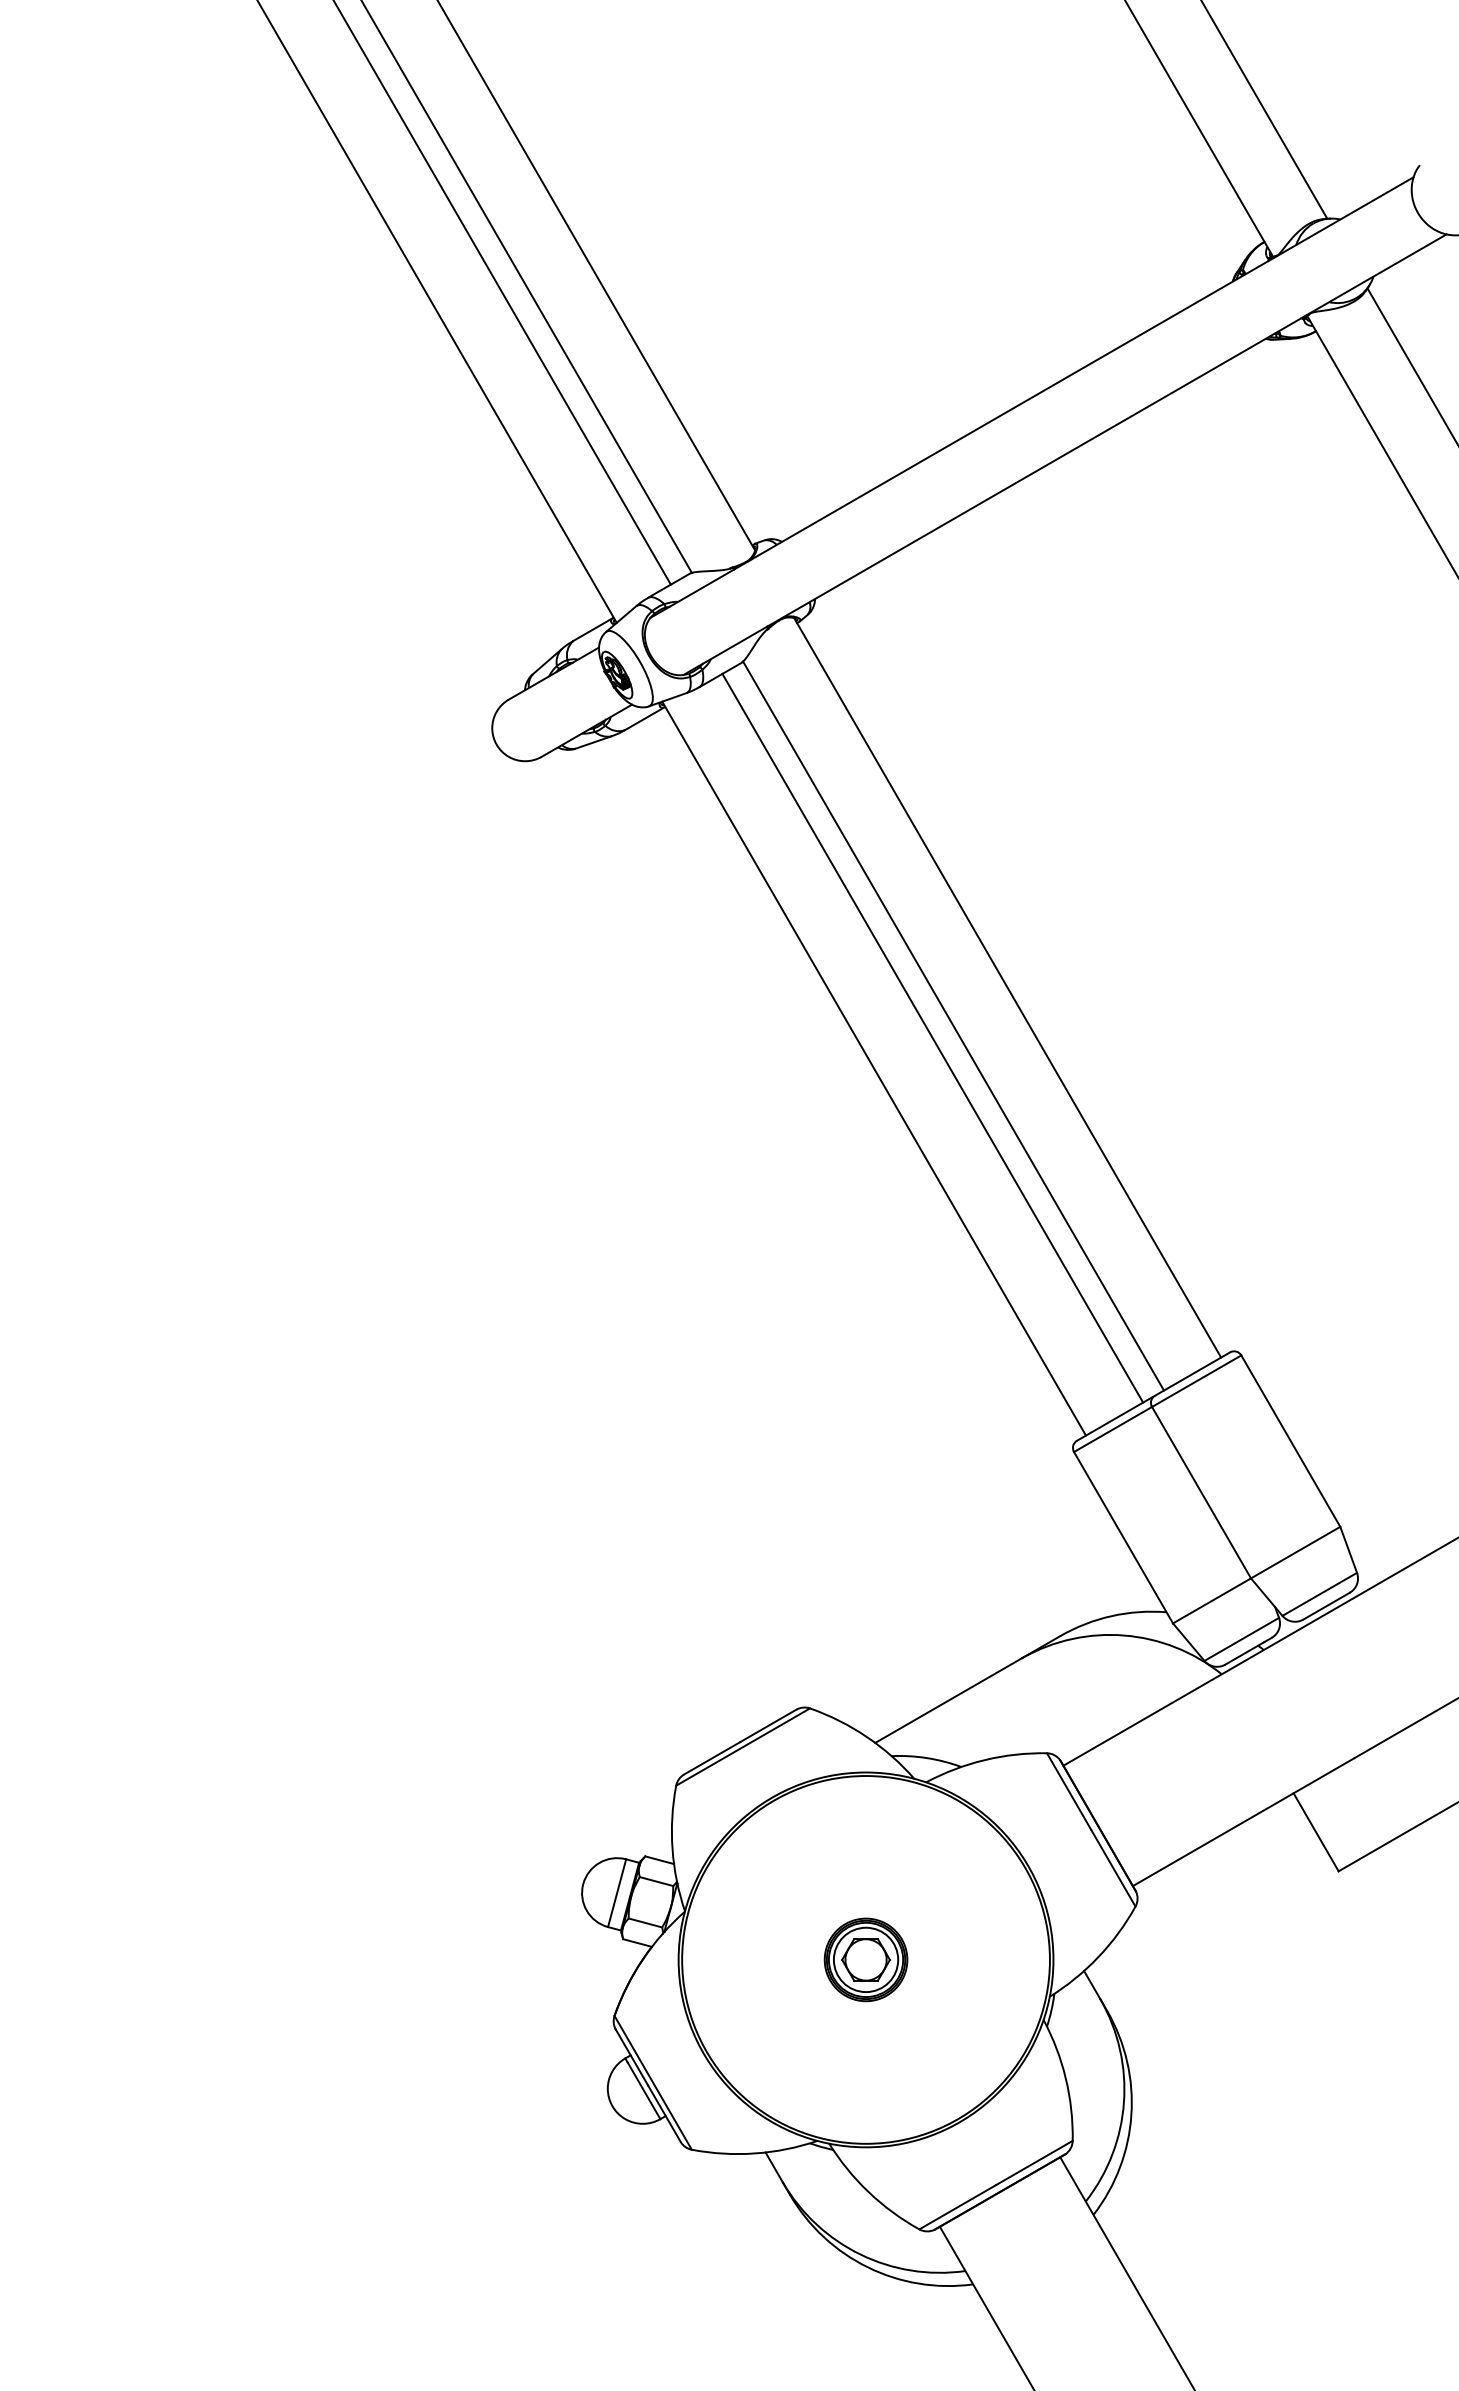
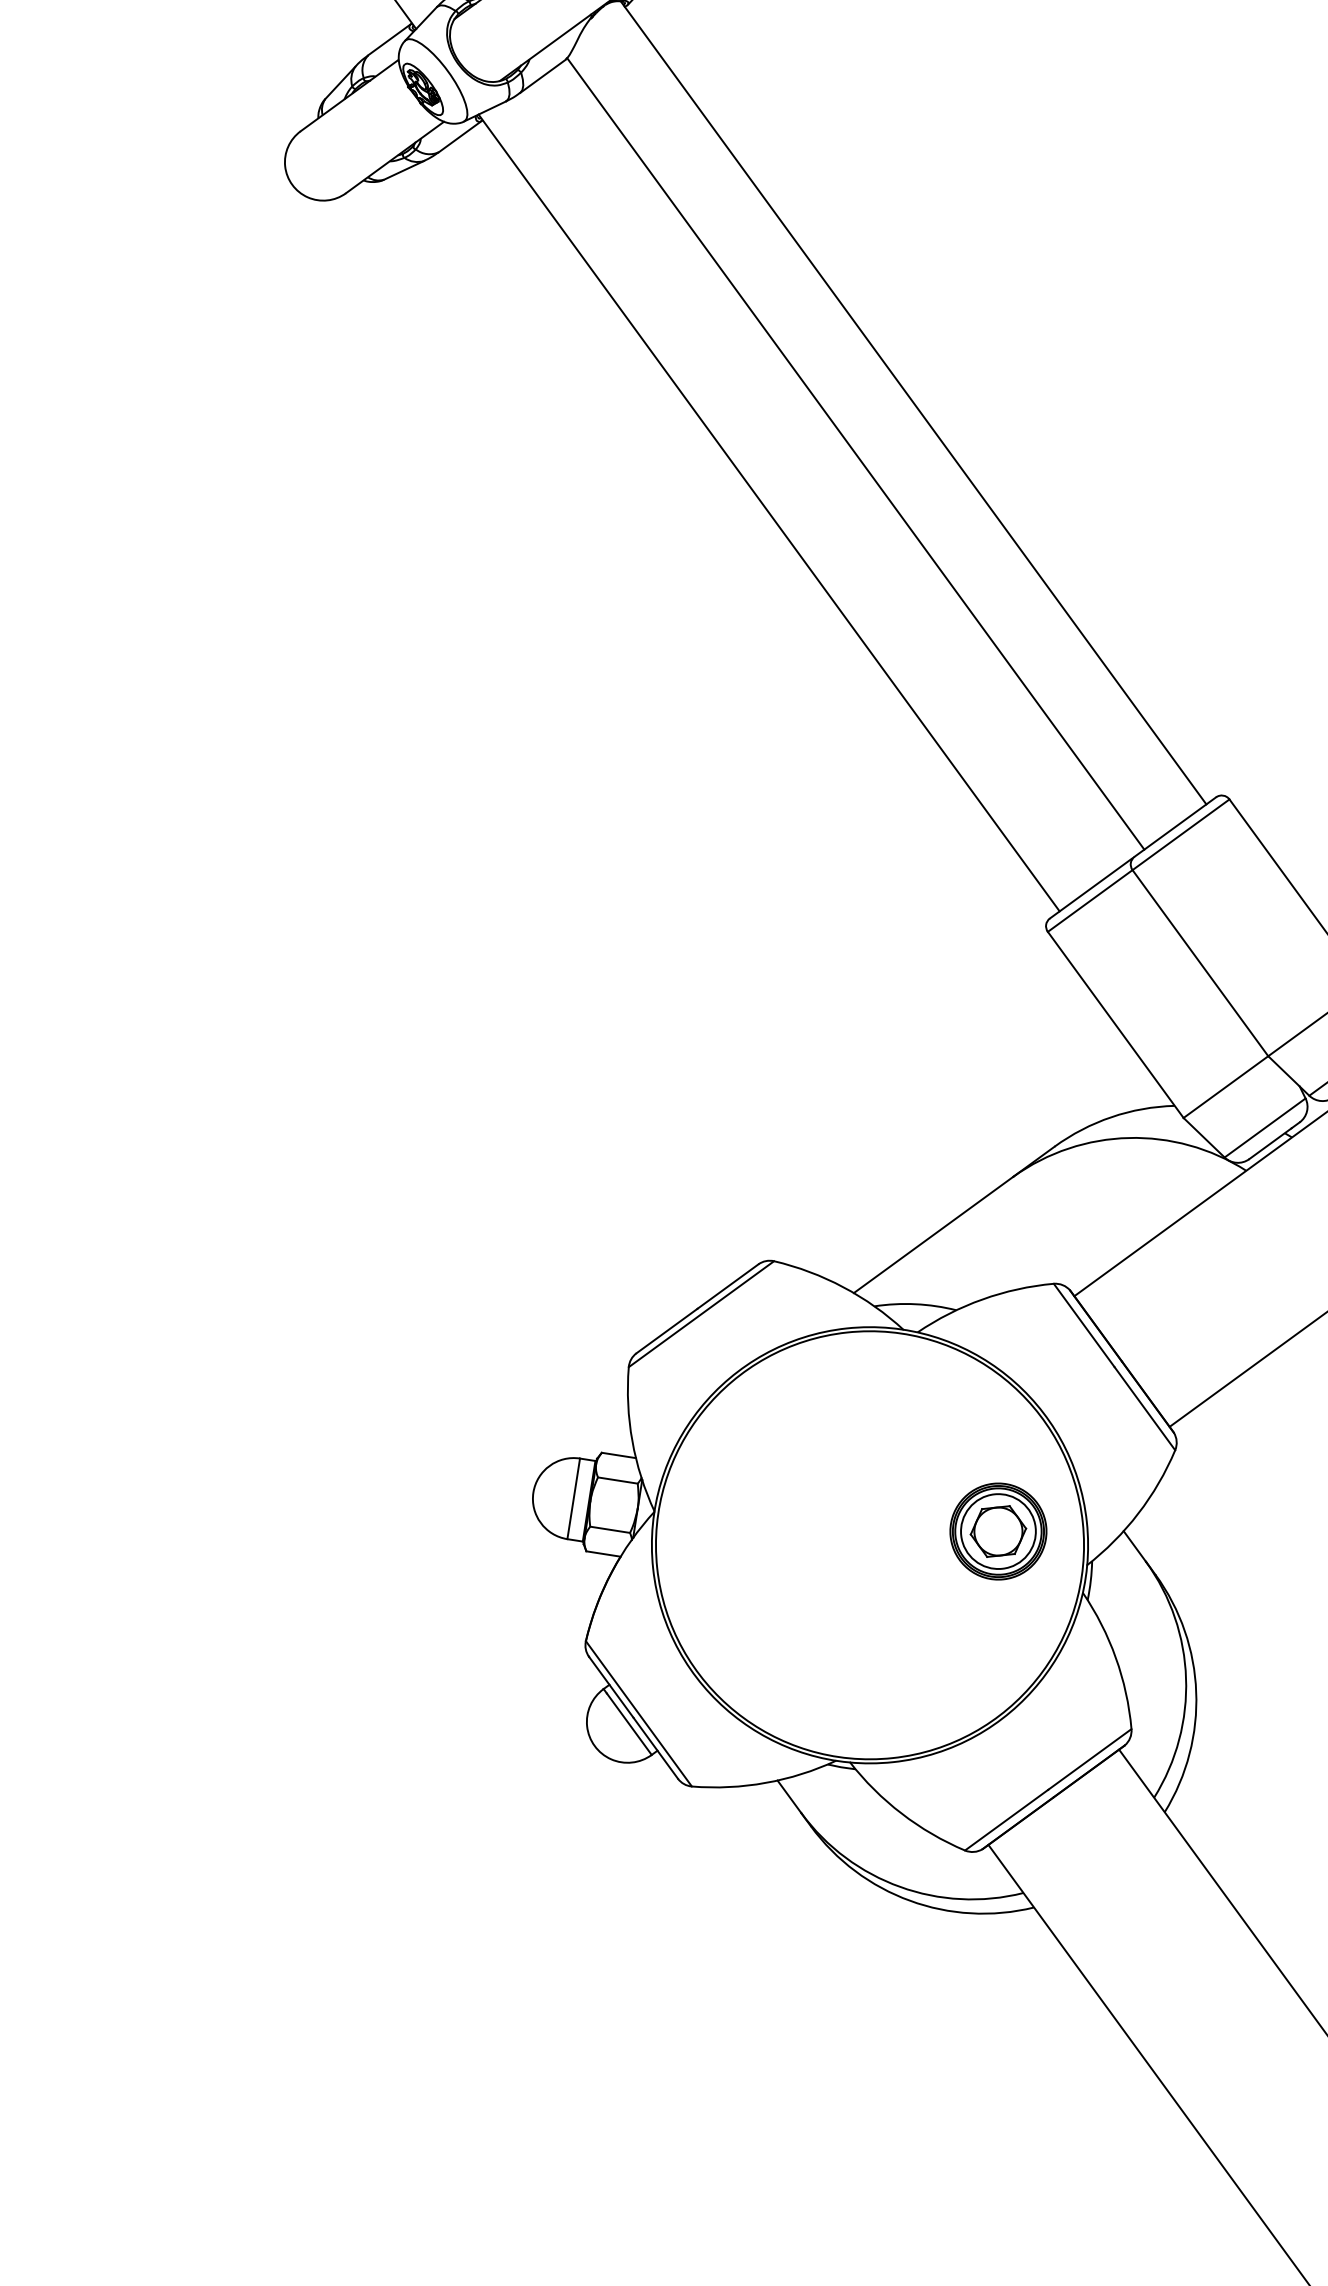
line: (932, 1037) -> (832, 469), removed
part: (865, 1959) -> (997, 1531), moved

